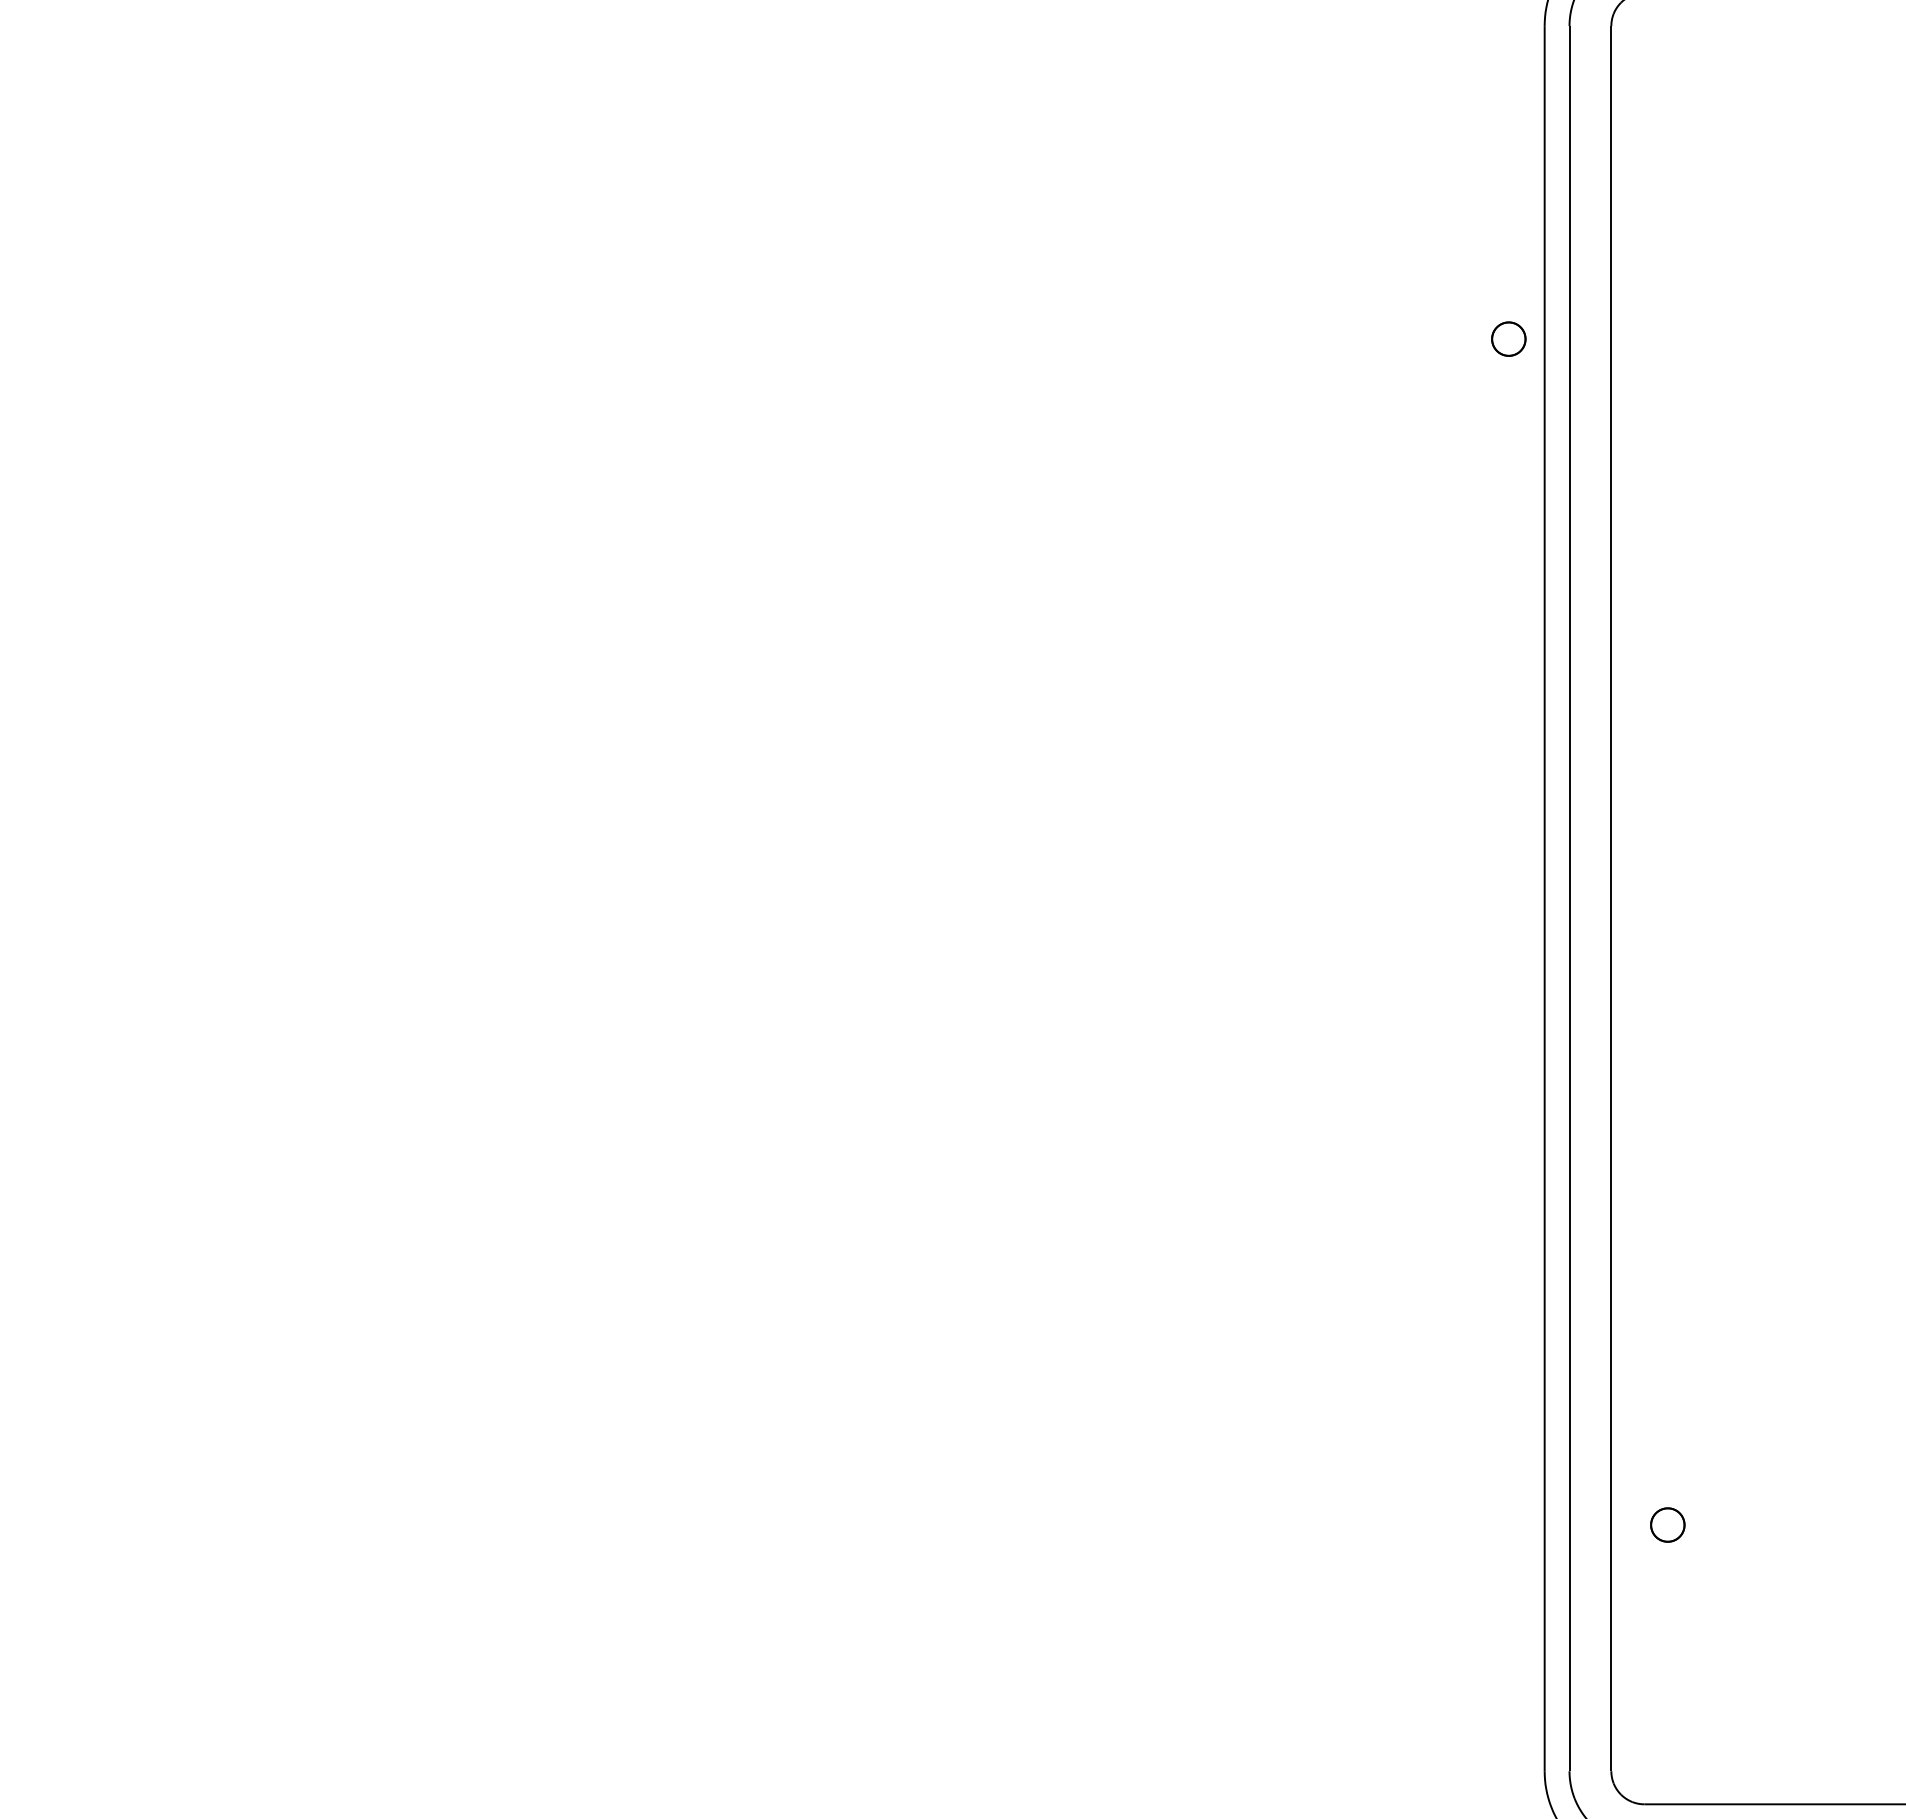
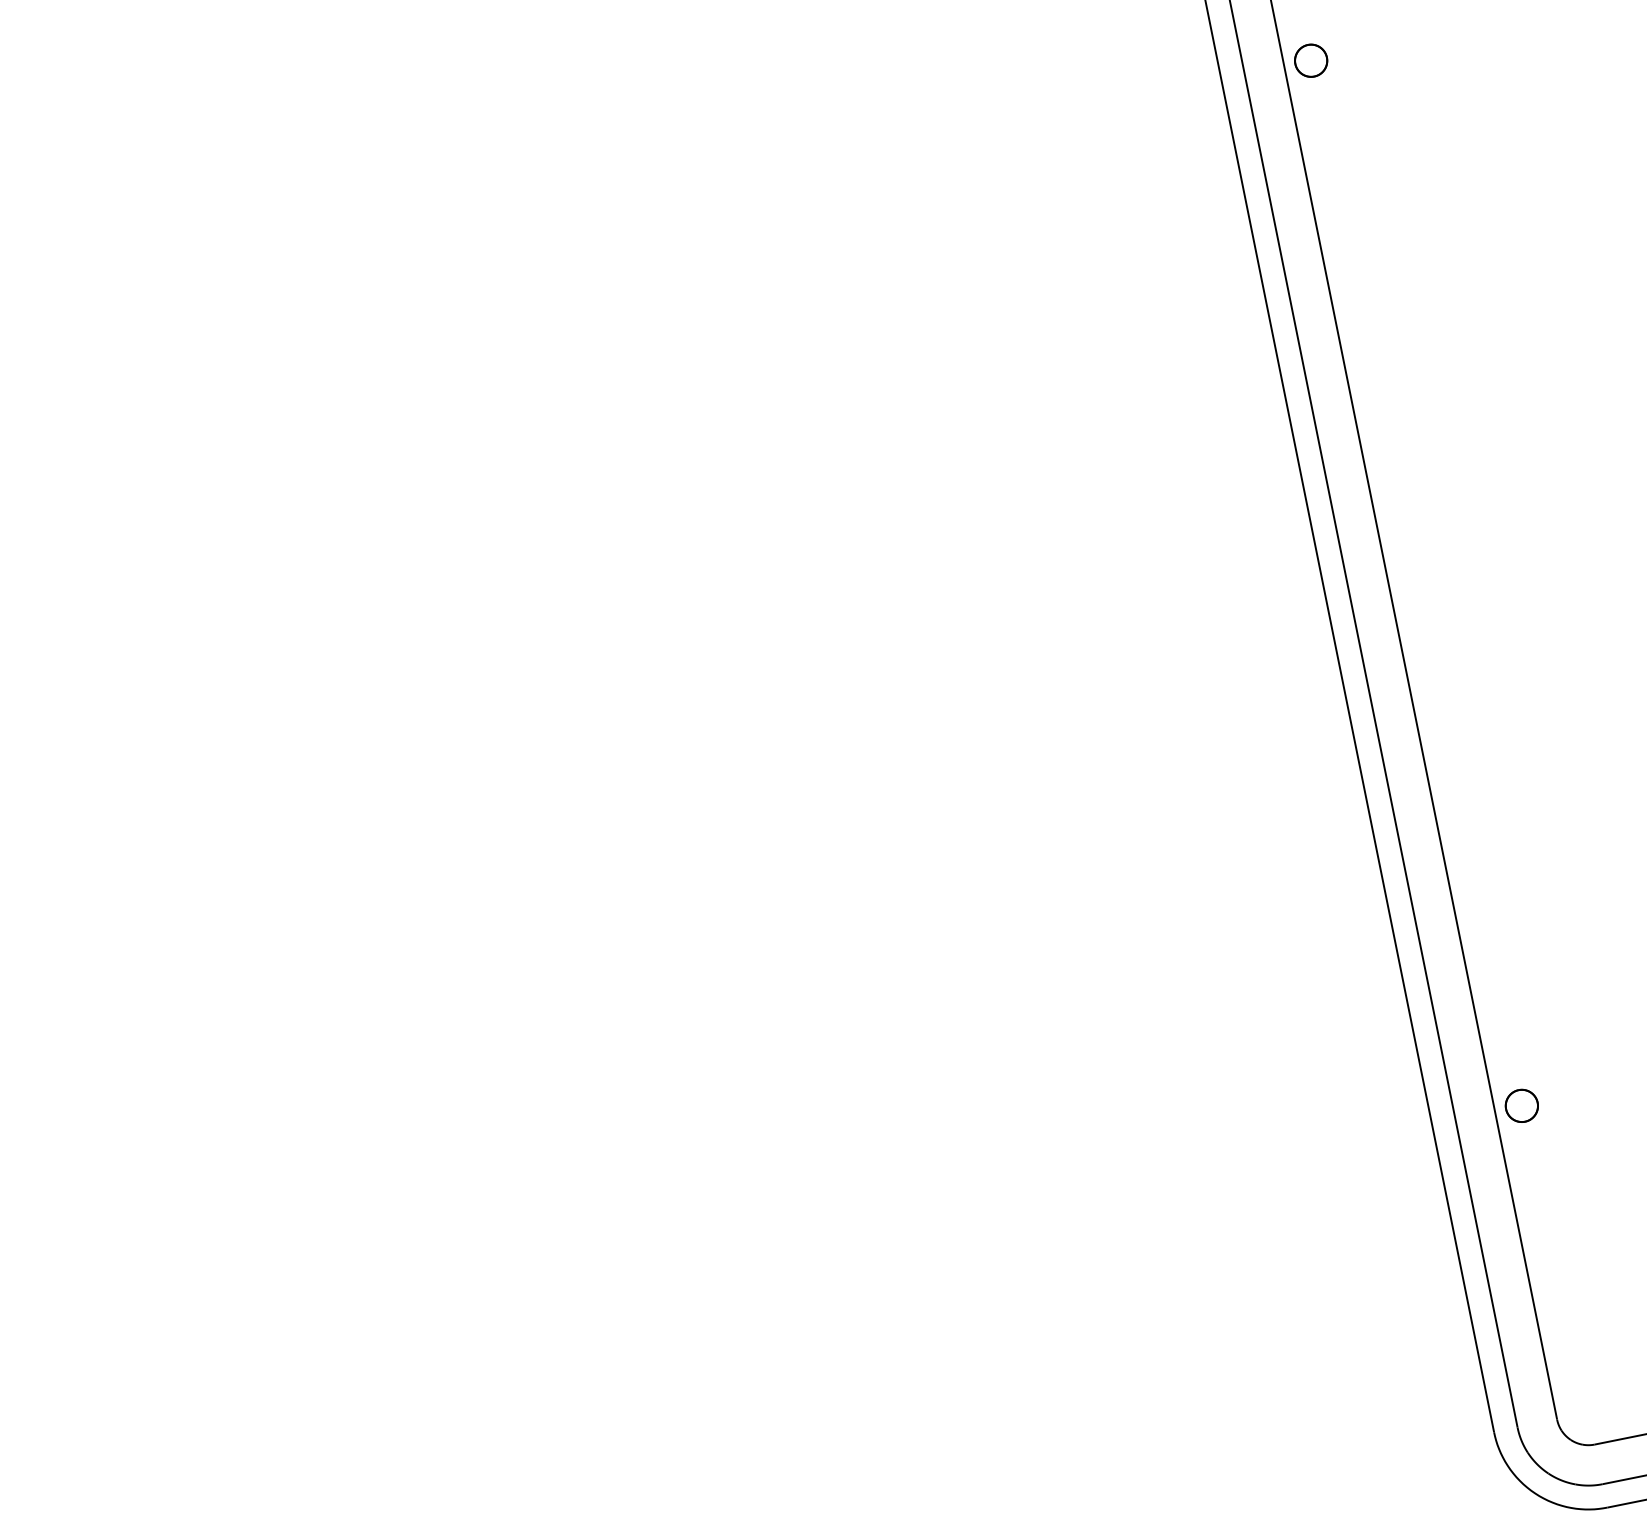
part: (1508, 338) -> (1310, 60), moved
part: (1667, 1524) -> (1521, 1105), moved

